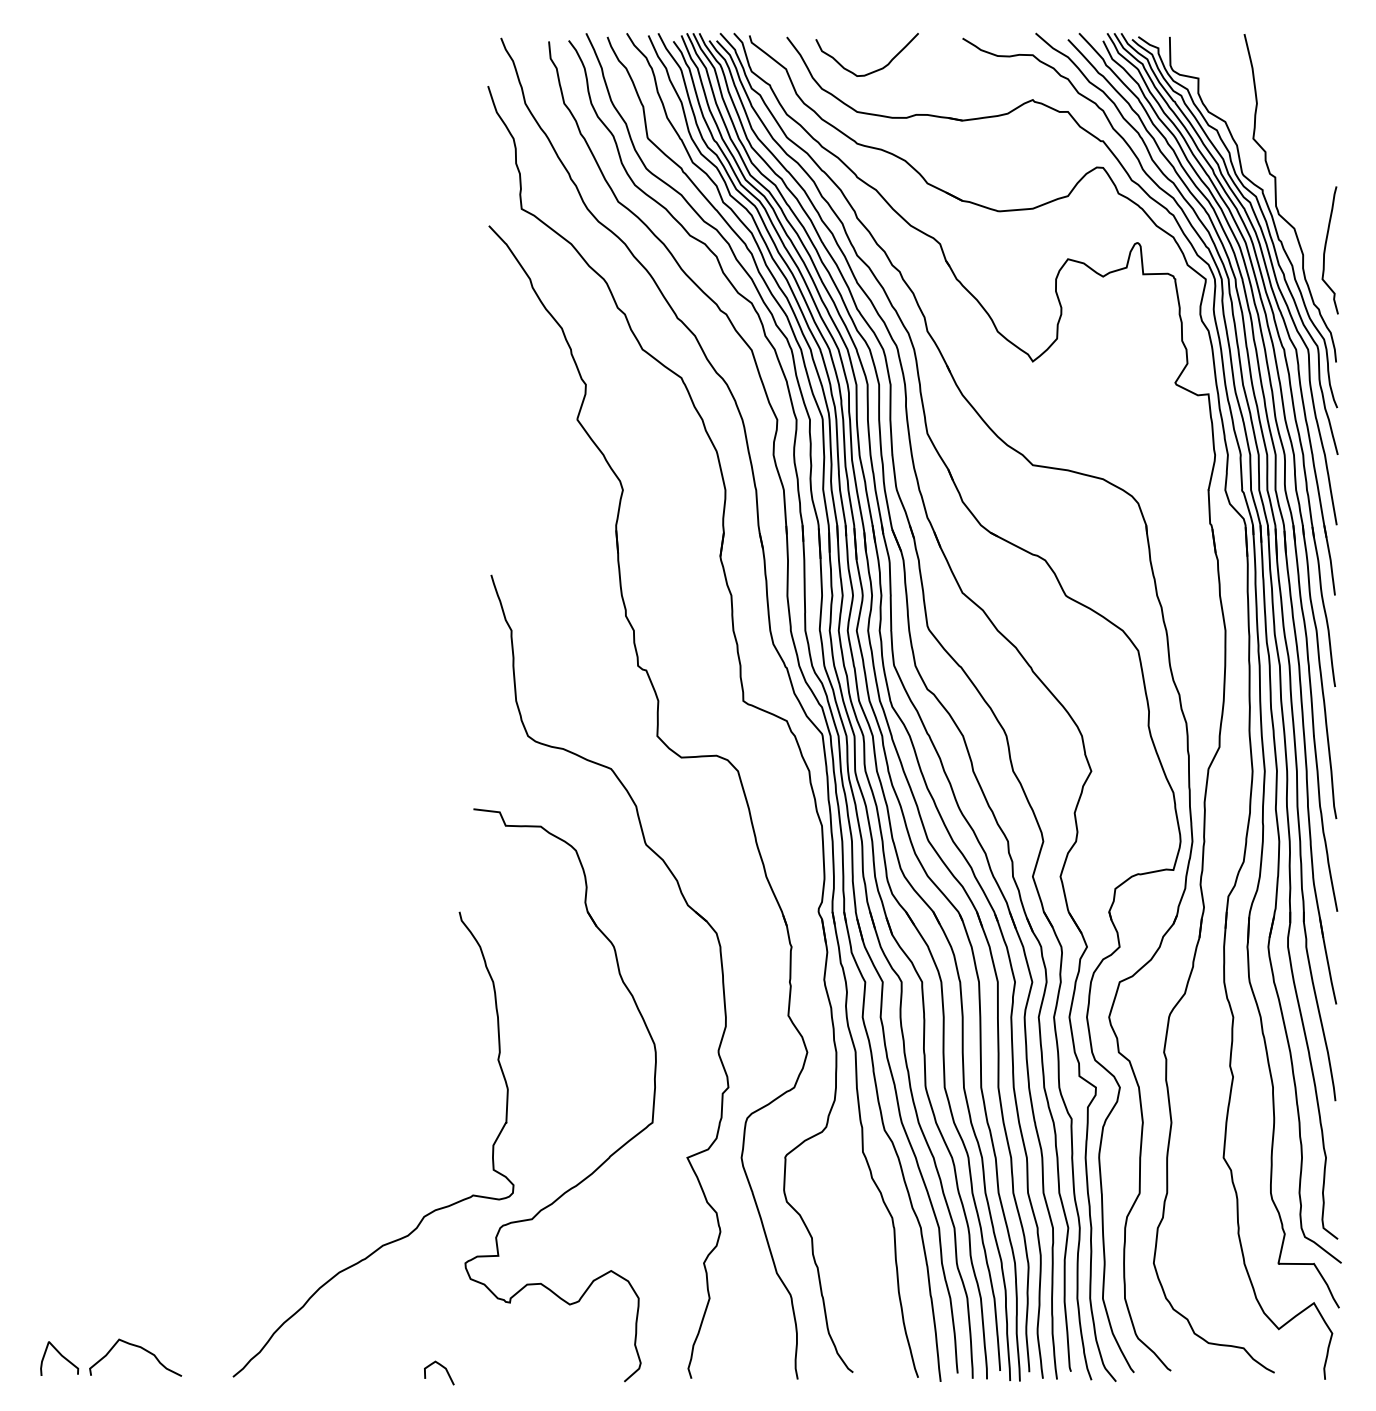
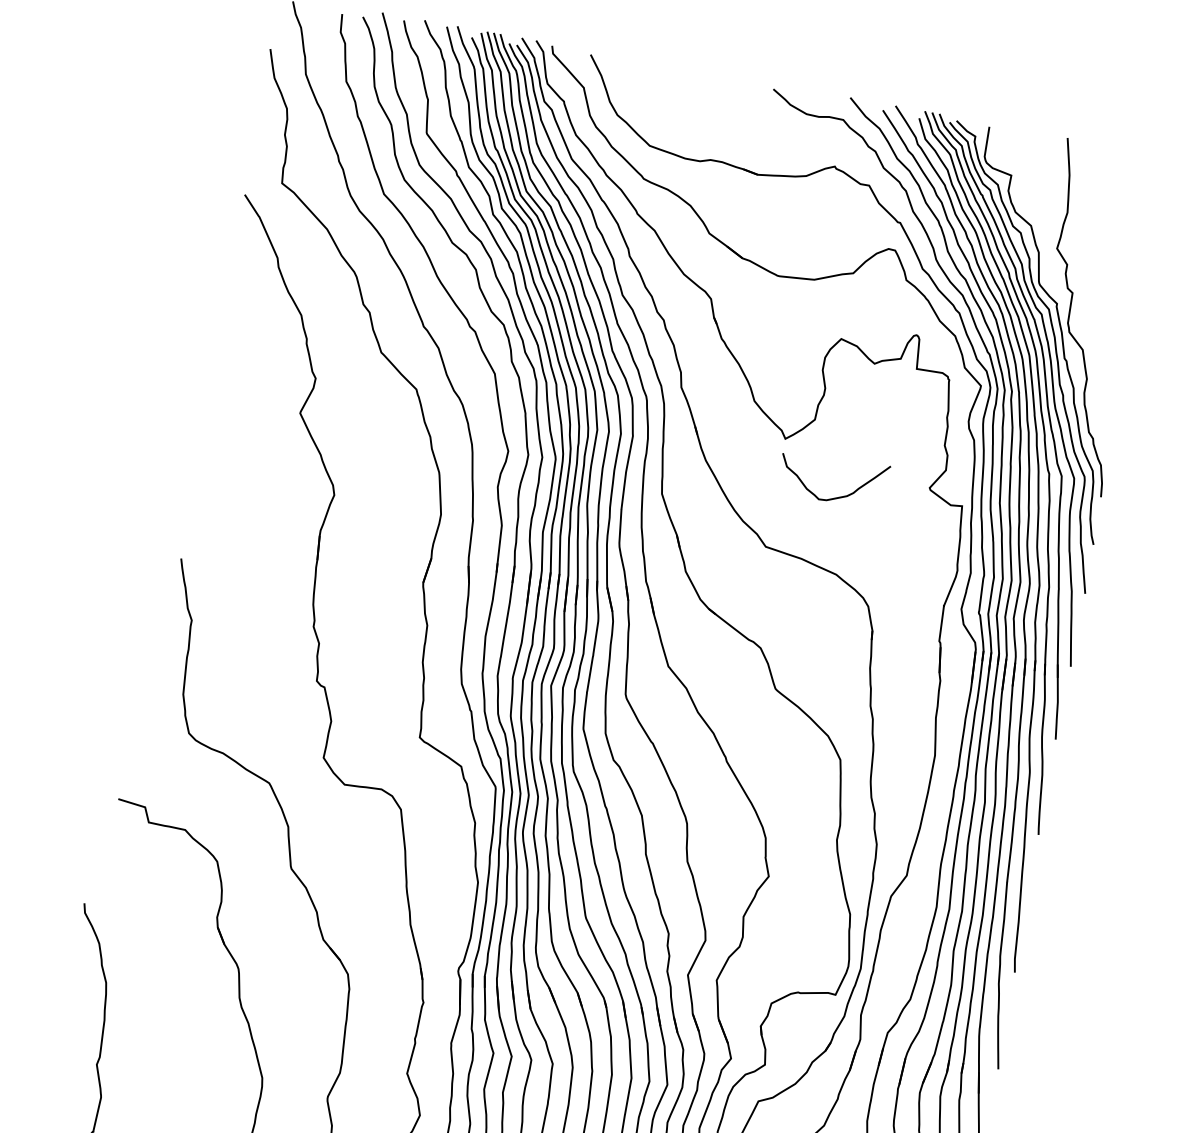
curve: (871, 71) -> (834, 497), moved
curve: (1325, 250) -> (1111, 378), removed

